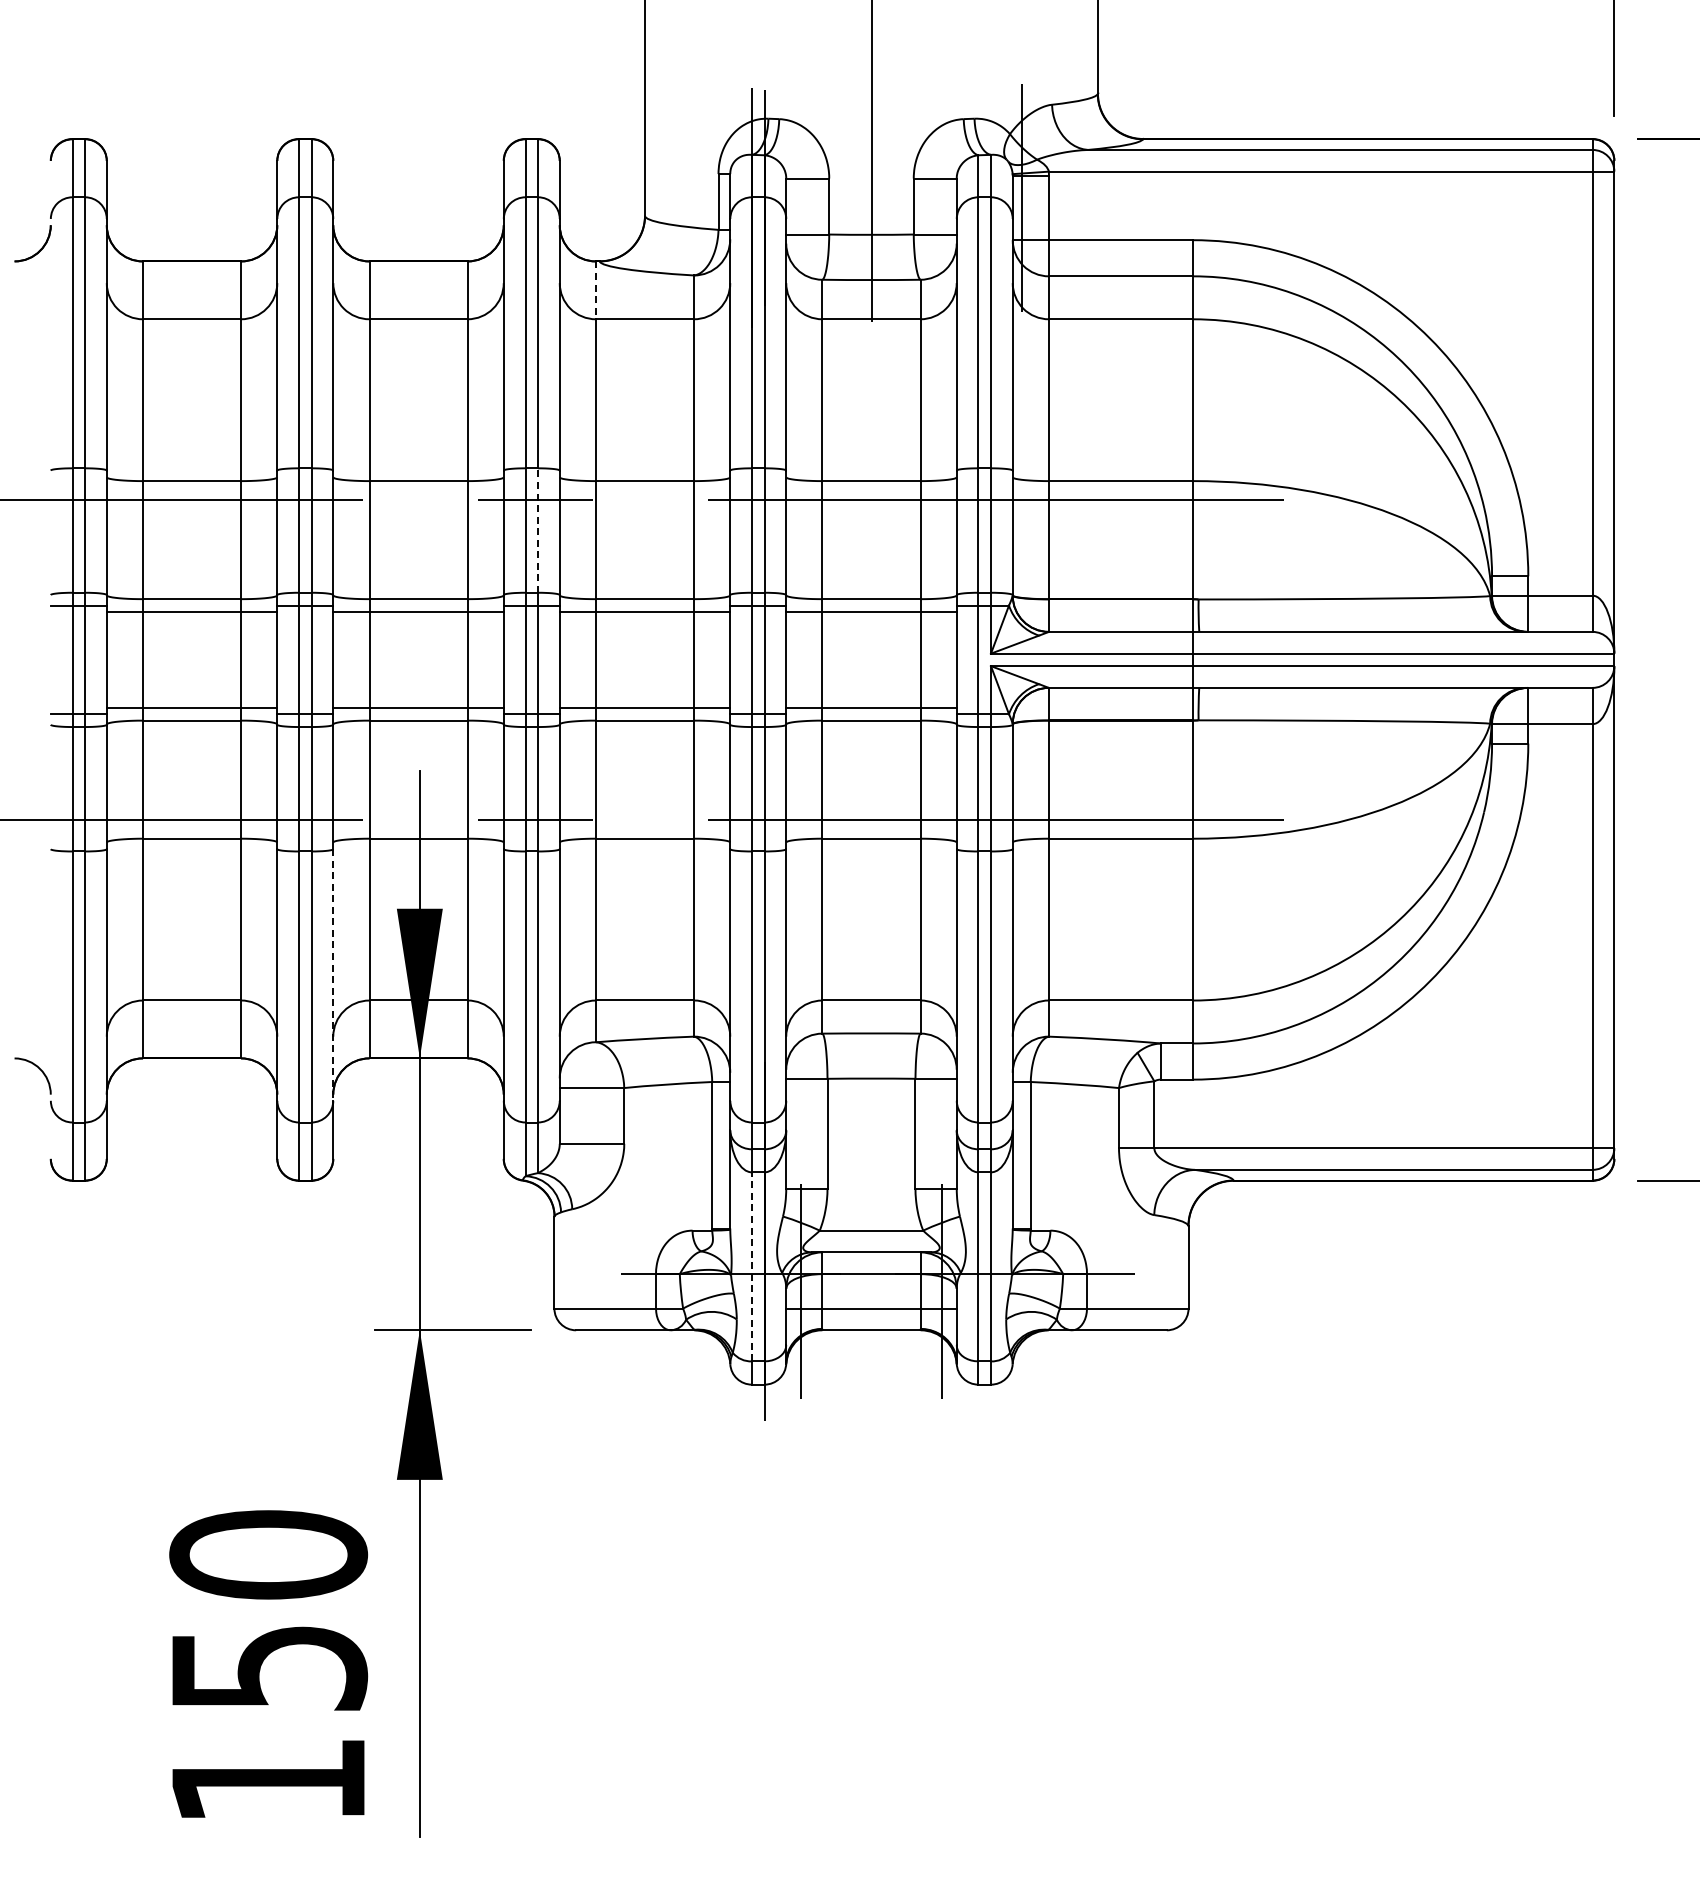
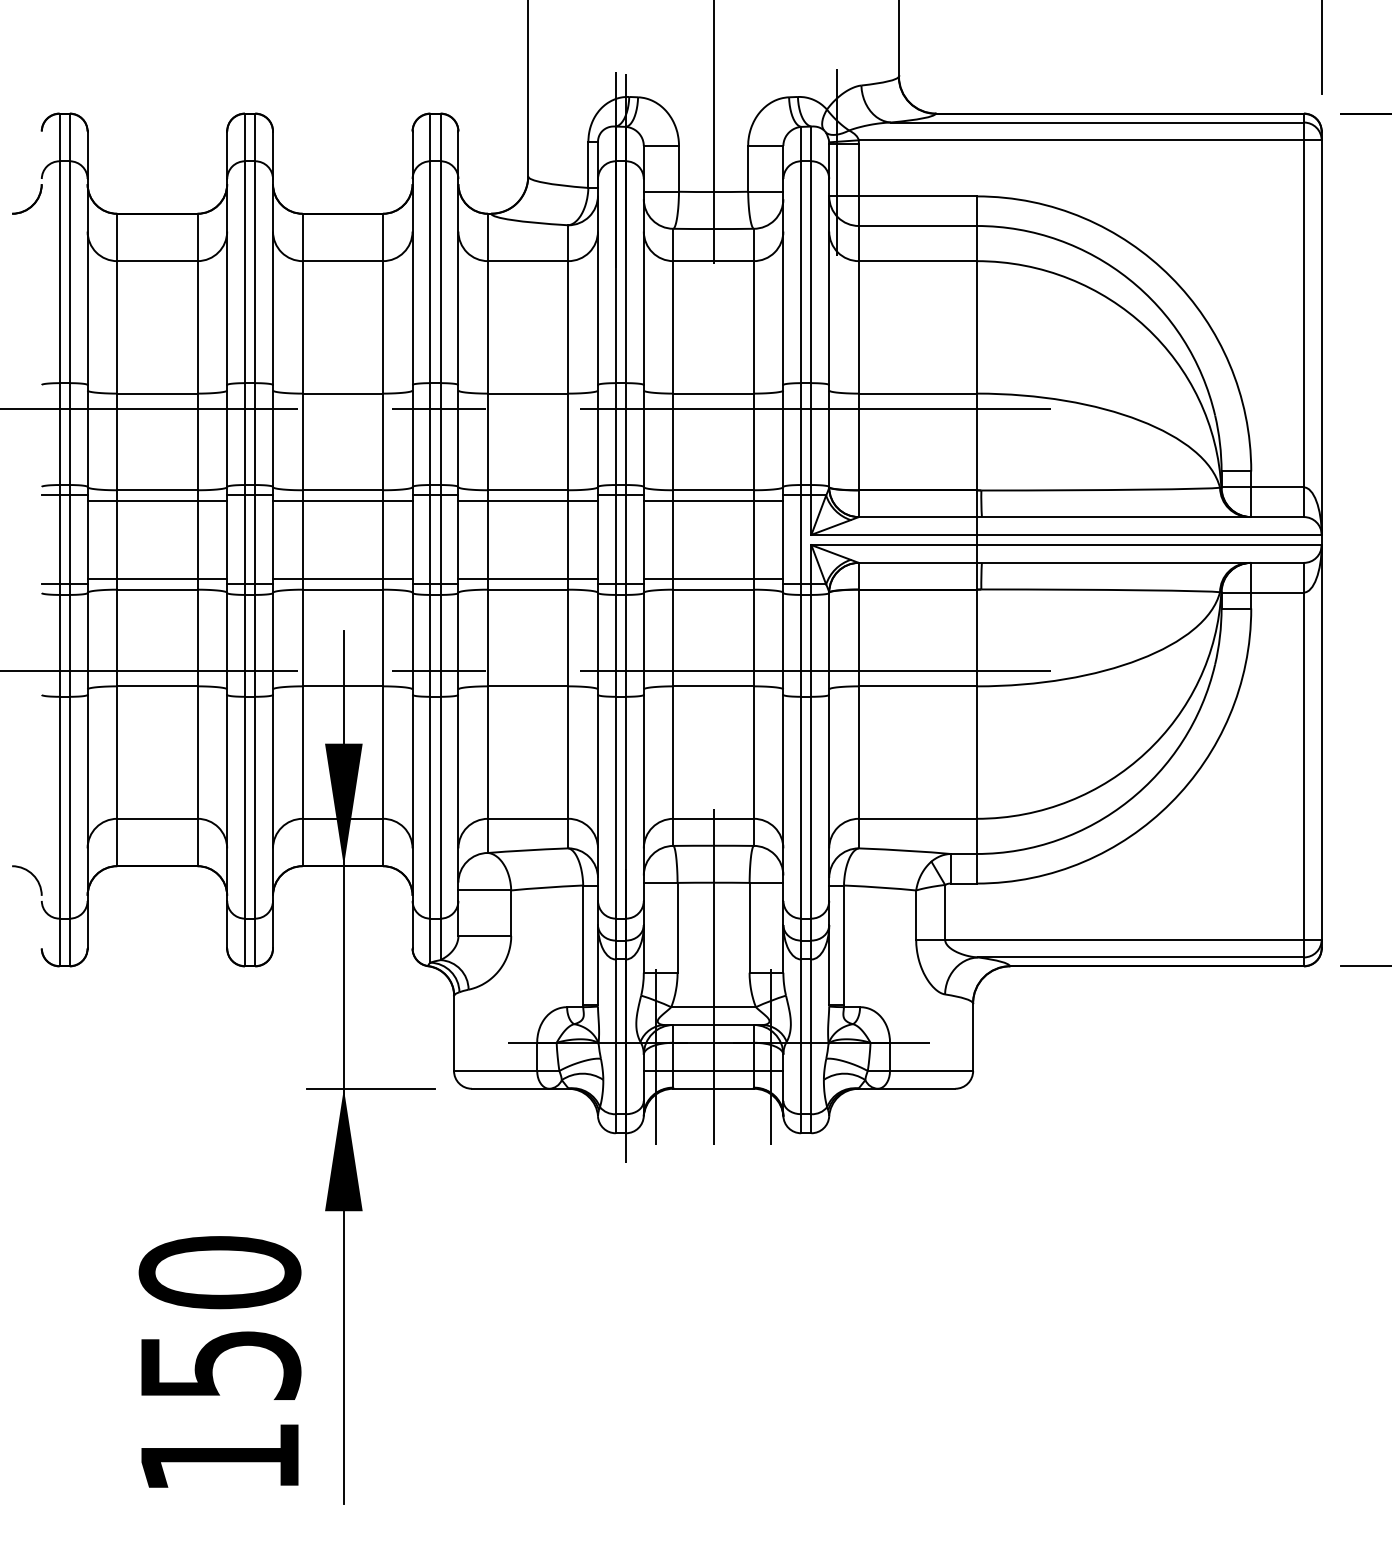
line: (596, 290) -> (488, 237), dashed -> solid
line: (538, 530) -> (441, 434), dashed -> solid
line: (333, 975) -> (273, 798), dashed -> solid
line: (871, 1193) -> (713, 976), added
line: (752, 1266) -> (616, 1036), dashed -> solid

